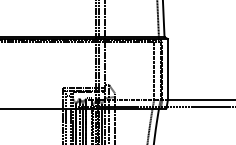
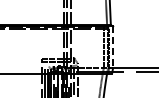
line: (168, 70) -> (113, 47), solid -> dashed

